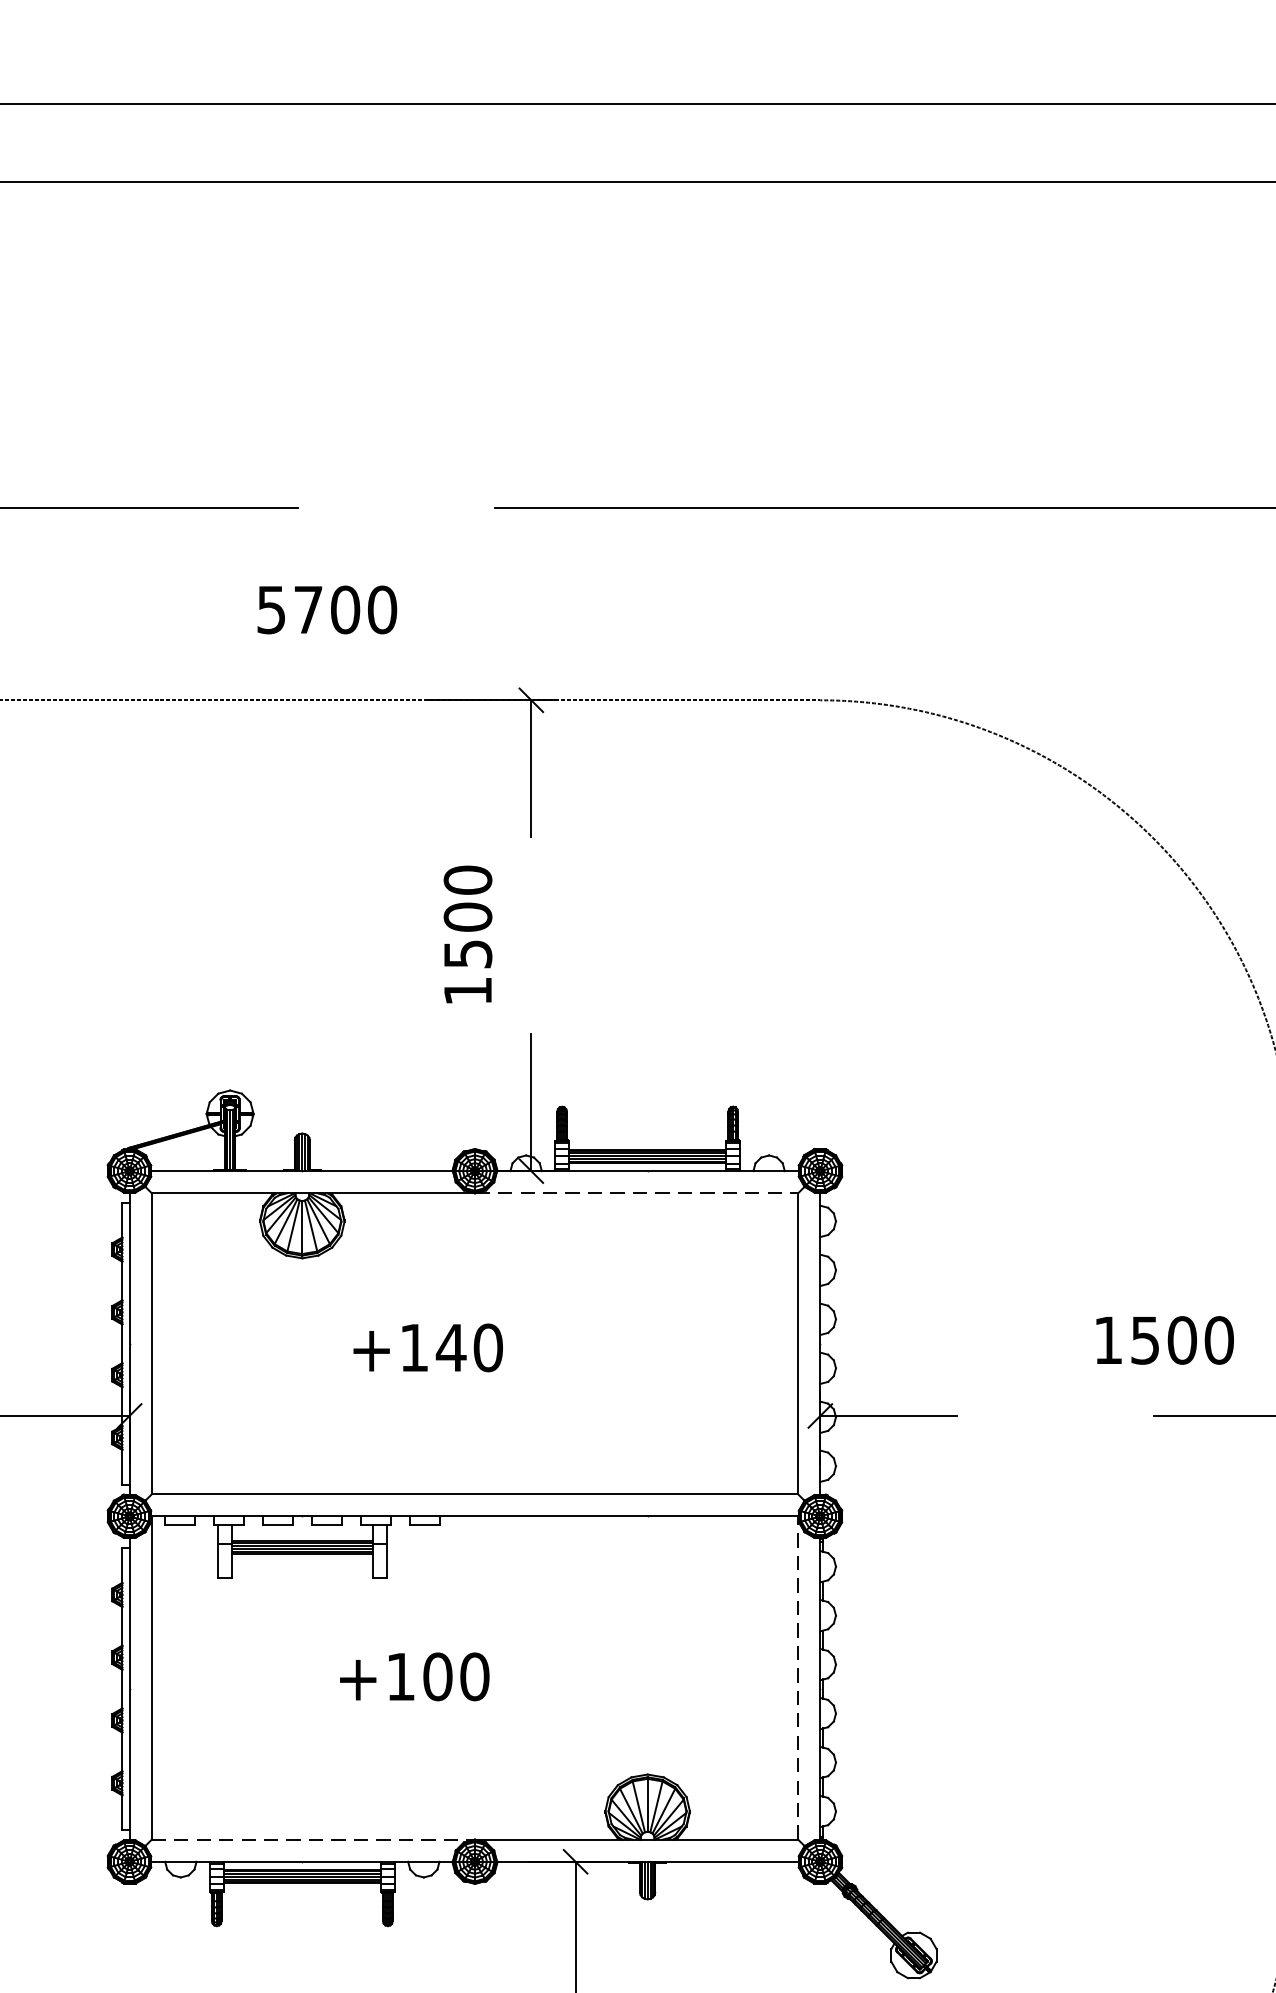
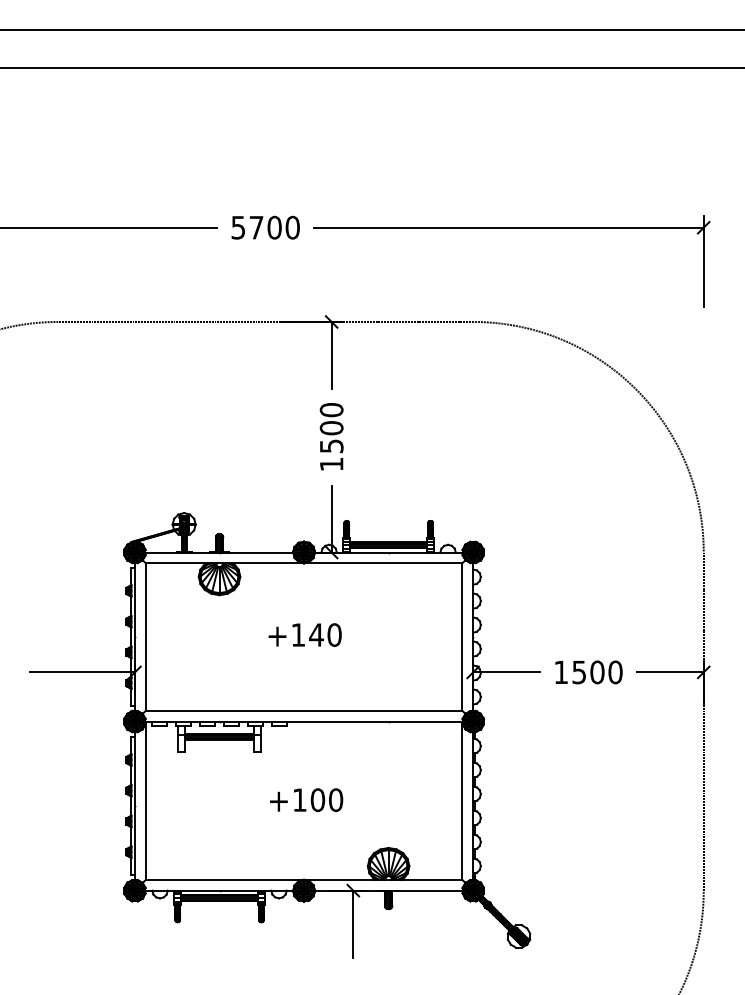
text: (326, 609) -> (265, 227), moved
text: (467, 934) -> (331, 436), moved
line: (637, 1193) -> (383, 563), dashed -> solid
text: (1164, 1340) -> (588, 672), moved
text: (426, 1346) -> (304, 634), moved
text: (414, 1675) -> (306, 799), moved
line: (798, 1677) -> (462, 800), dashed -> solid
line: (314, 1838) -> (225, 879), dashed -> solid

